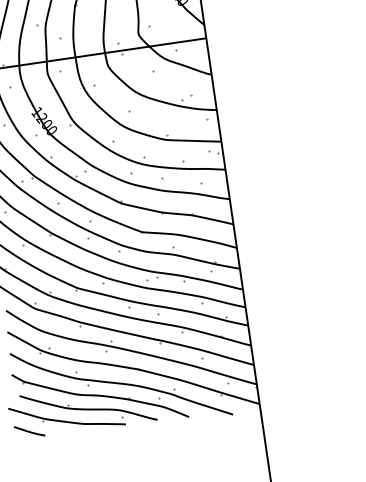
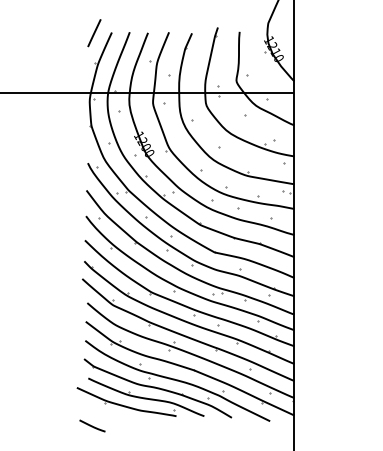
line: (29, 430) -> (92, 425), moved

